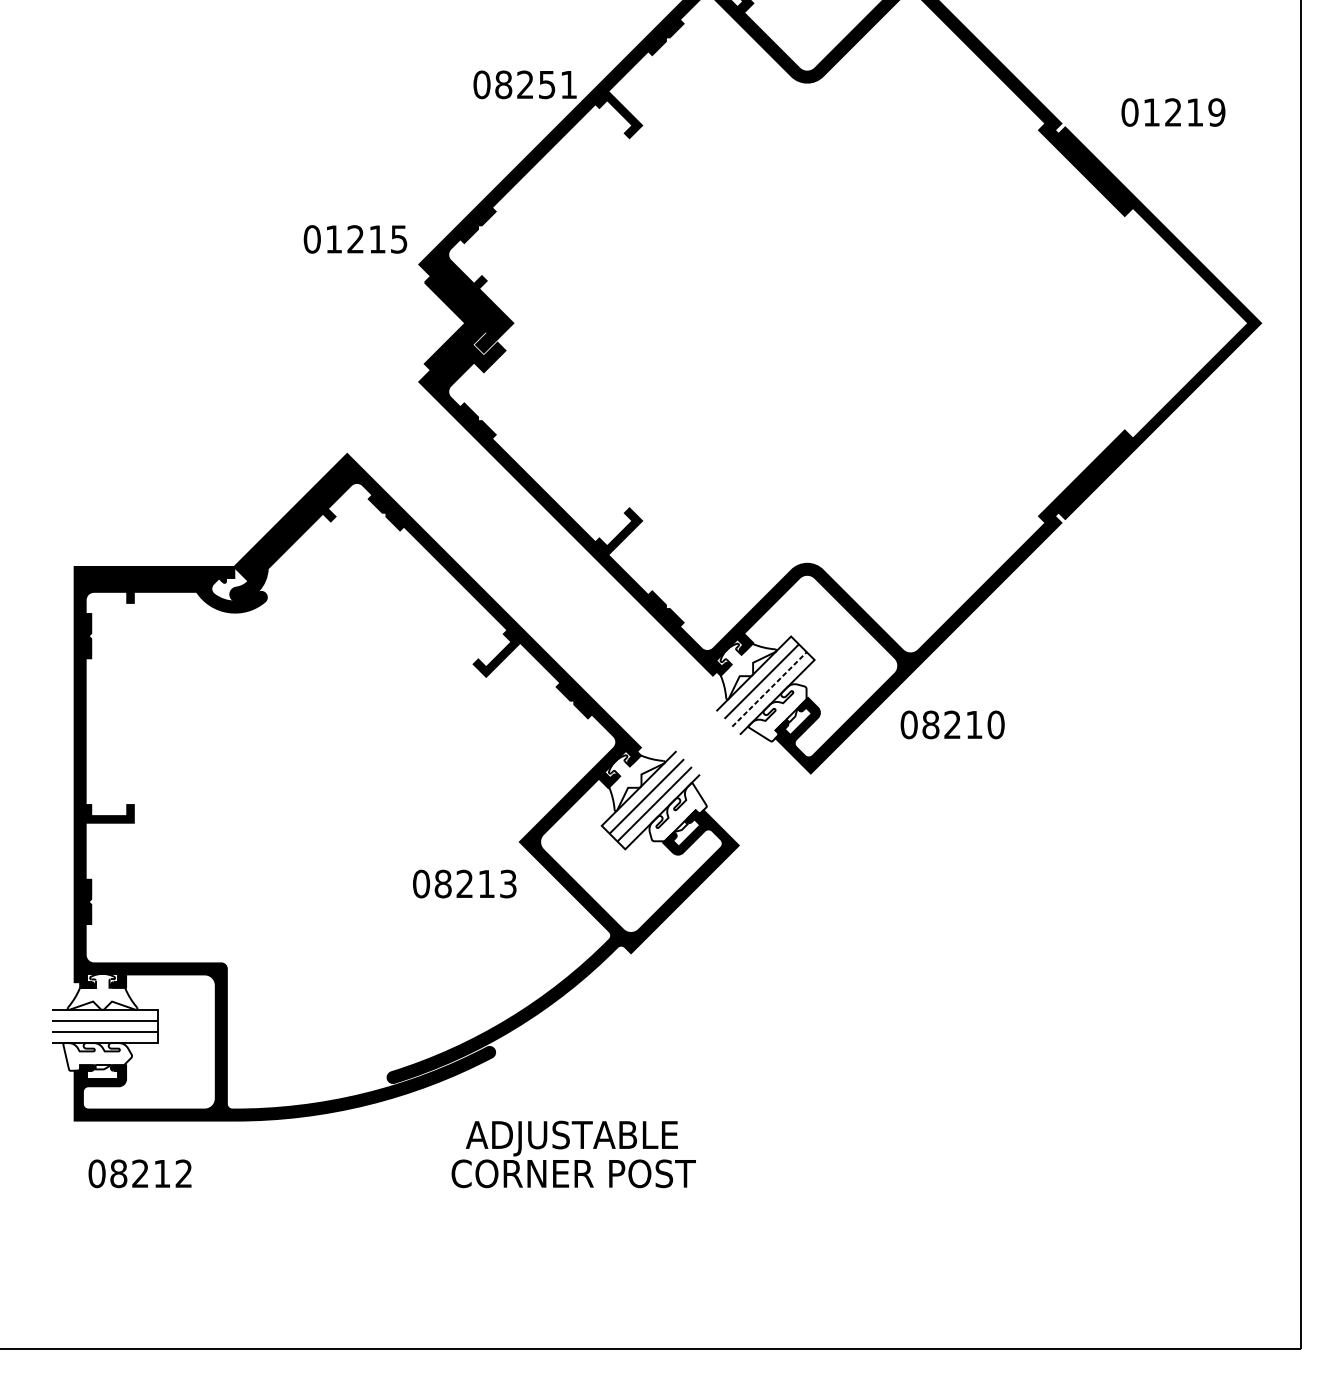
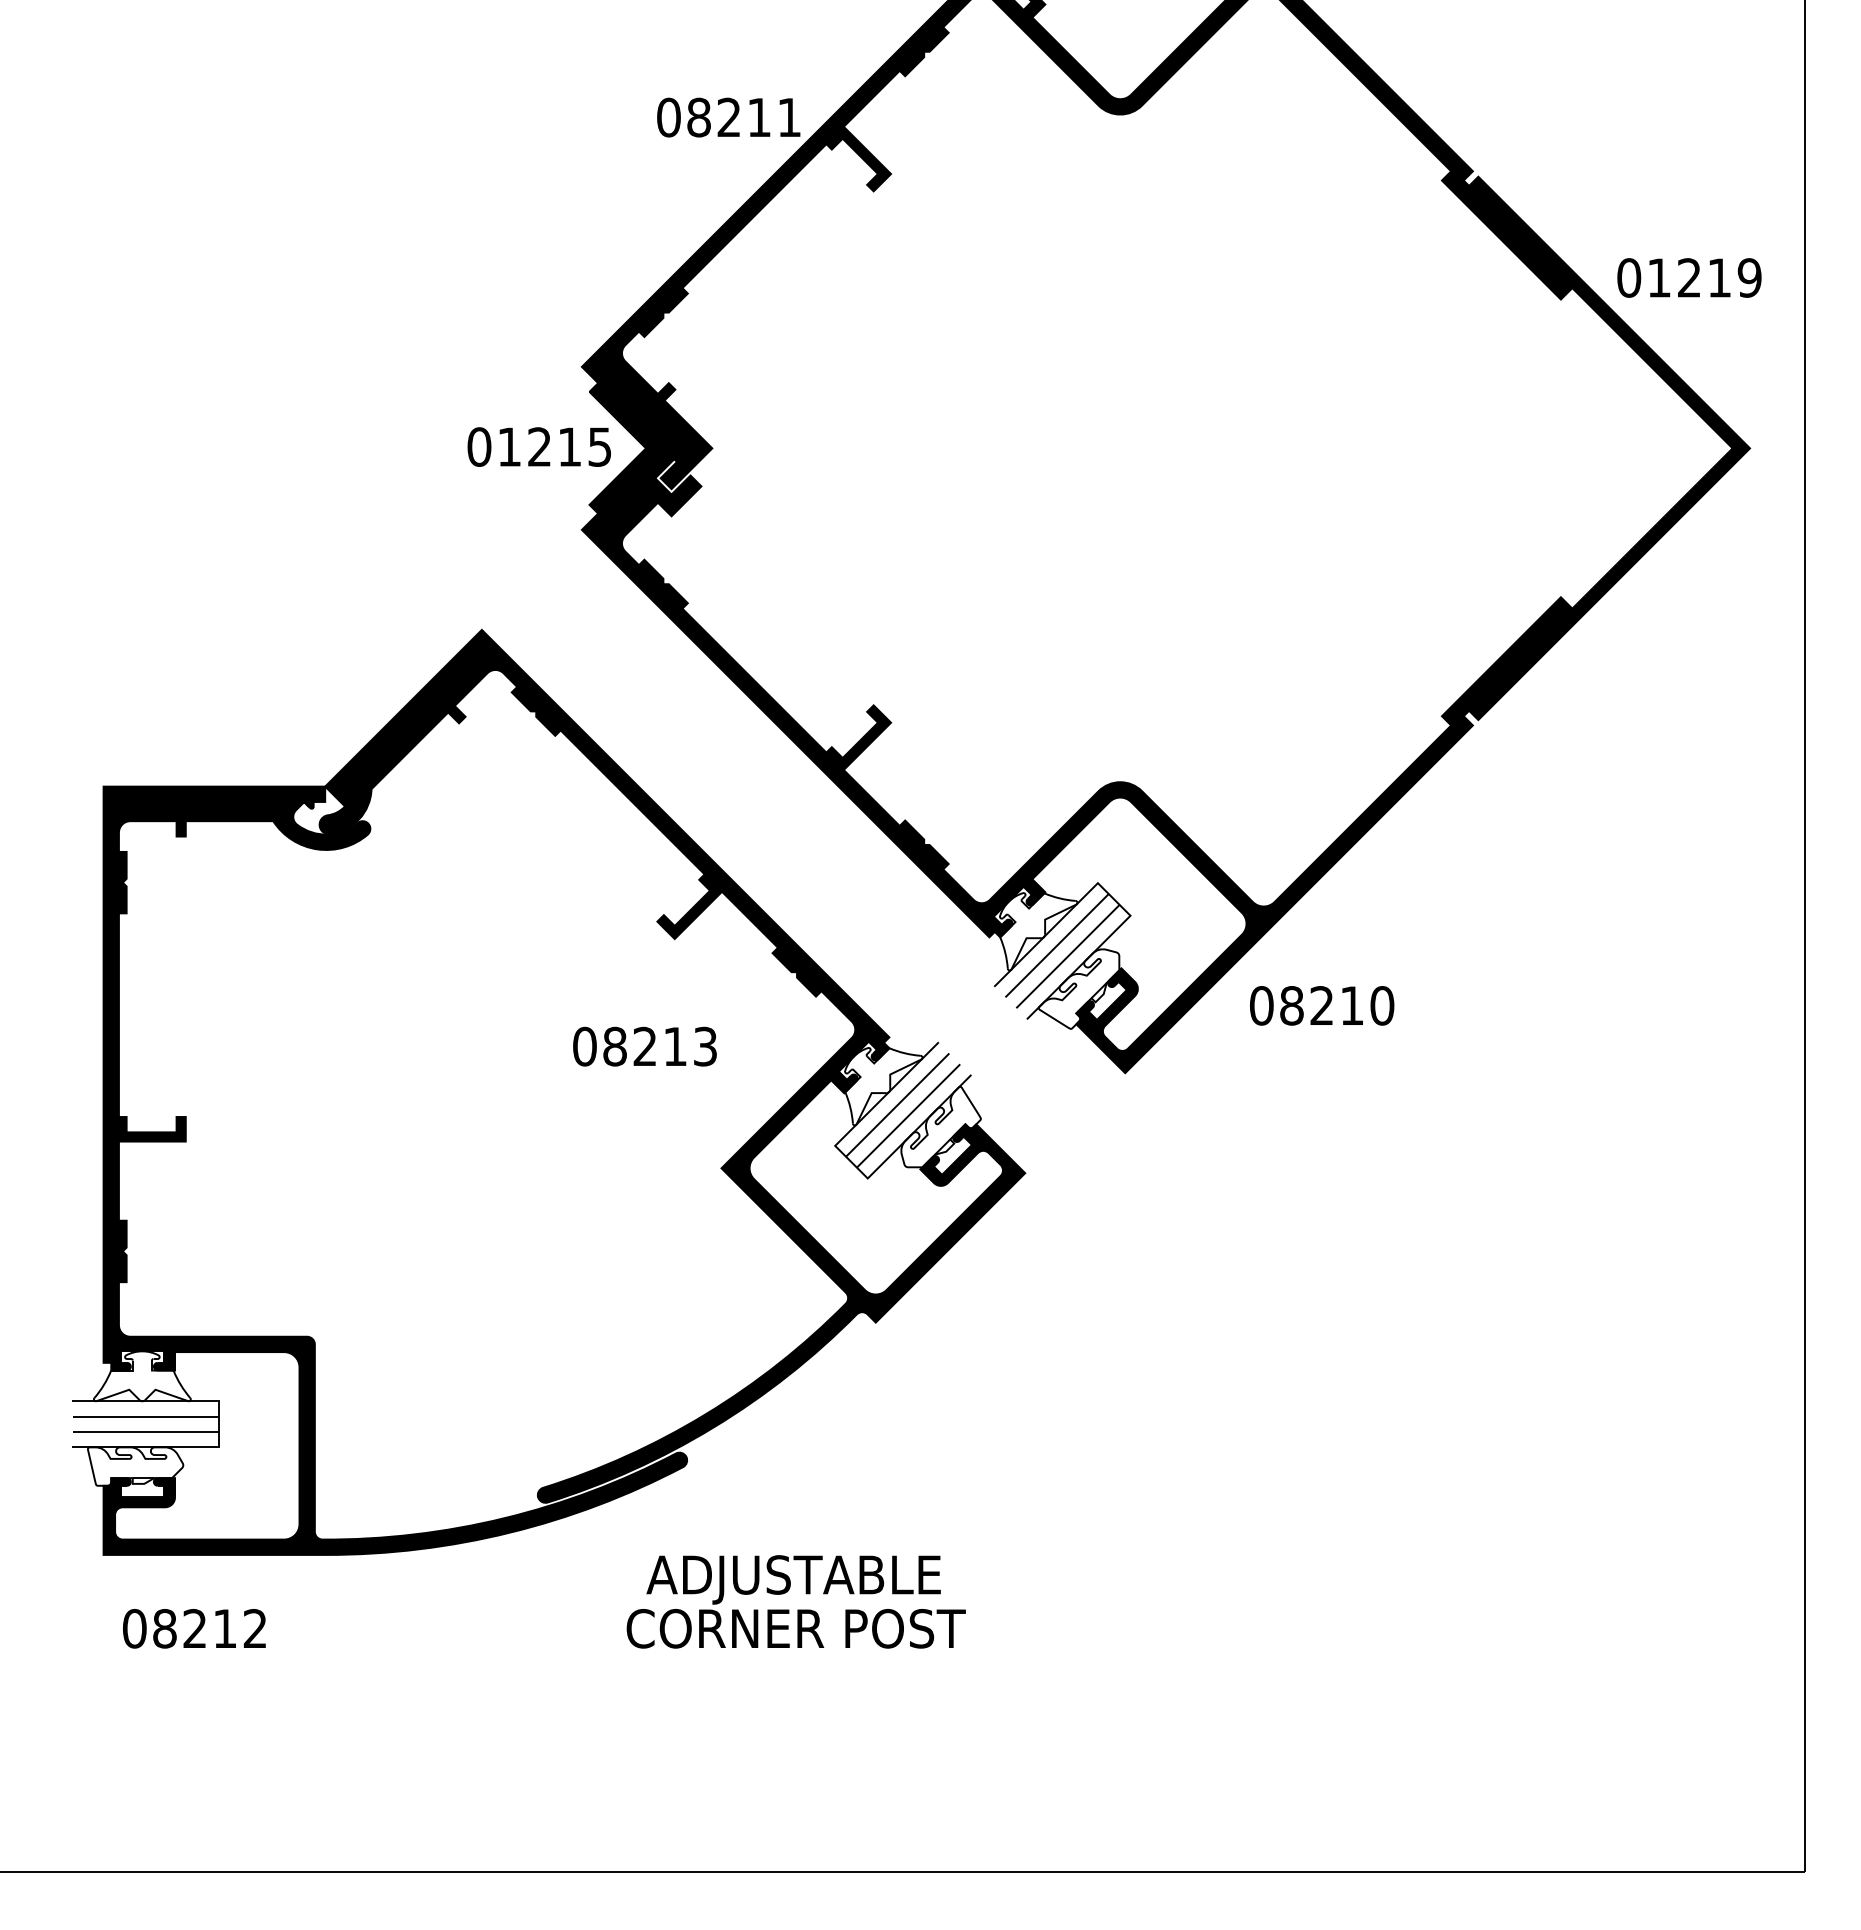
text: (547, 84) -> (759, 117), 08251 -> 08211
text: (1173, 112) -> (1689, 277), moved
text: (354, 238) -> (538, 446), moved
line: (769, 689) -> (1068, 956), dashed -> solid
text: (464, 883) -> (644, 1046), moved

